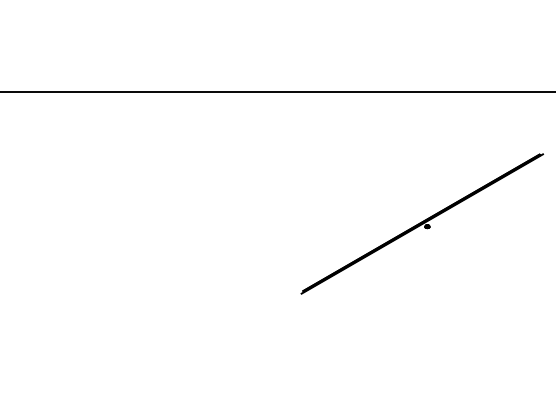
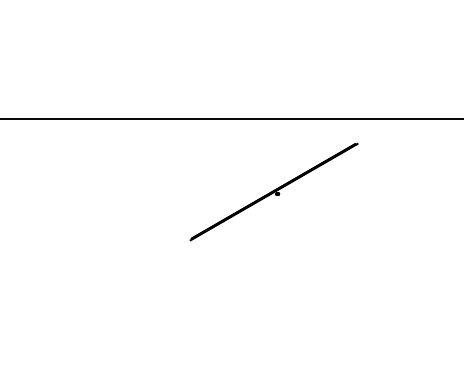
part: (421, 223) -> (273, 191), moved

